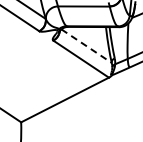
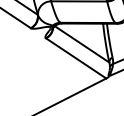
line: (86, 46) -> (81, 44), dashed -> solid

